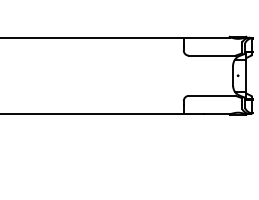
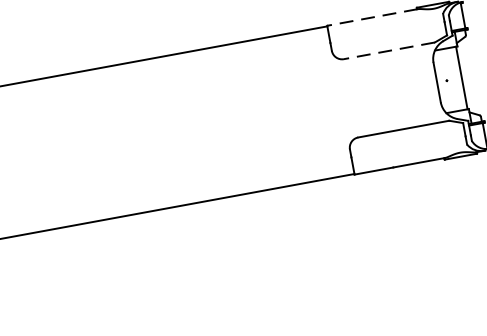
line: (206, 37) -> (371, 17), solid -> dashed
line: (211, 55) -> (387, 50), solid -> dashed

